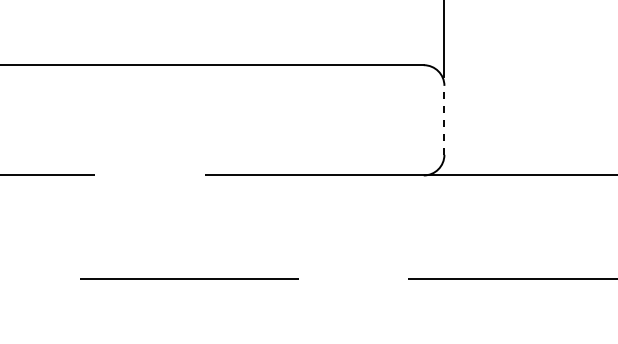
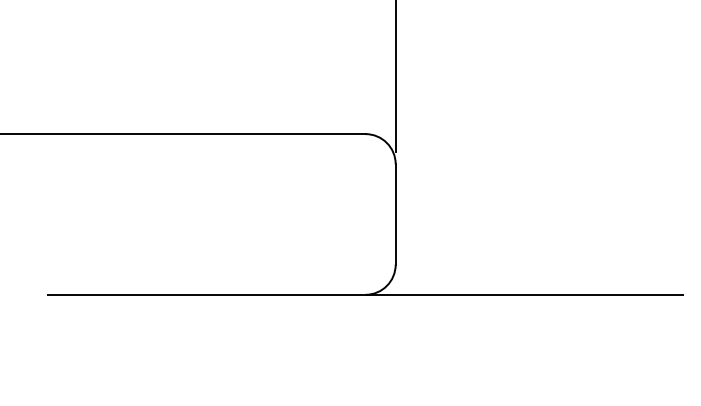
line: (444, 119) -> (395, 213), dashed -> solid

